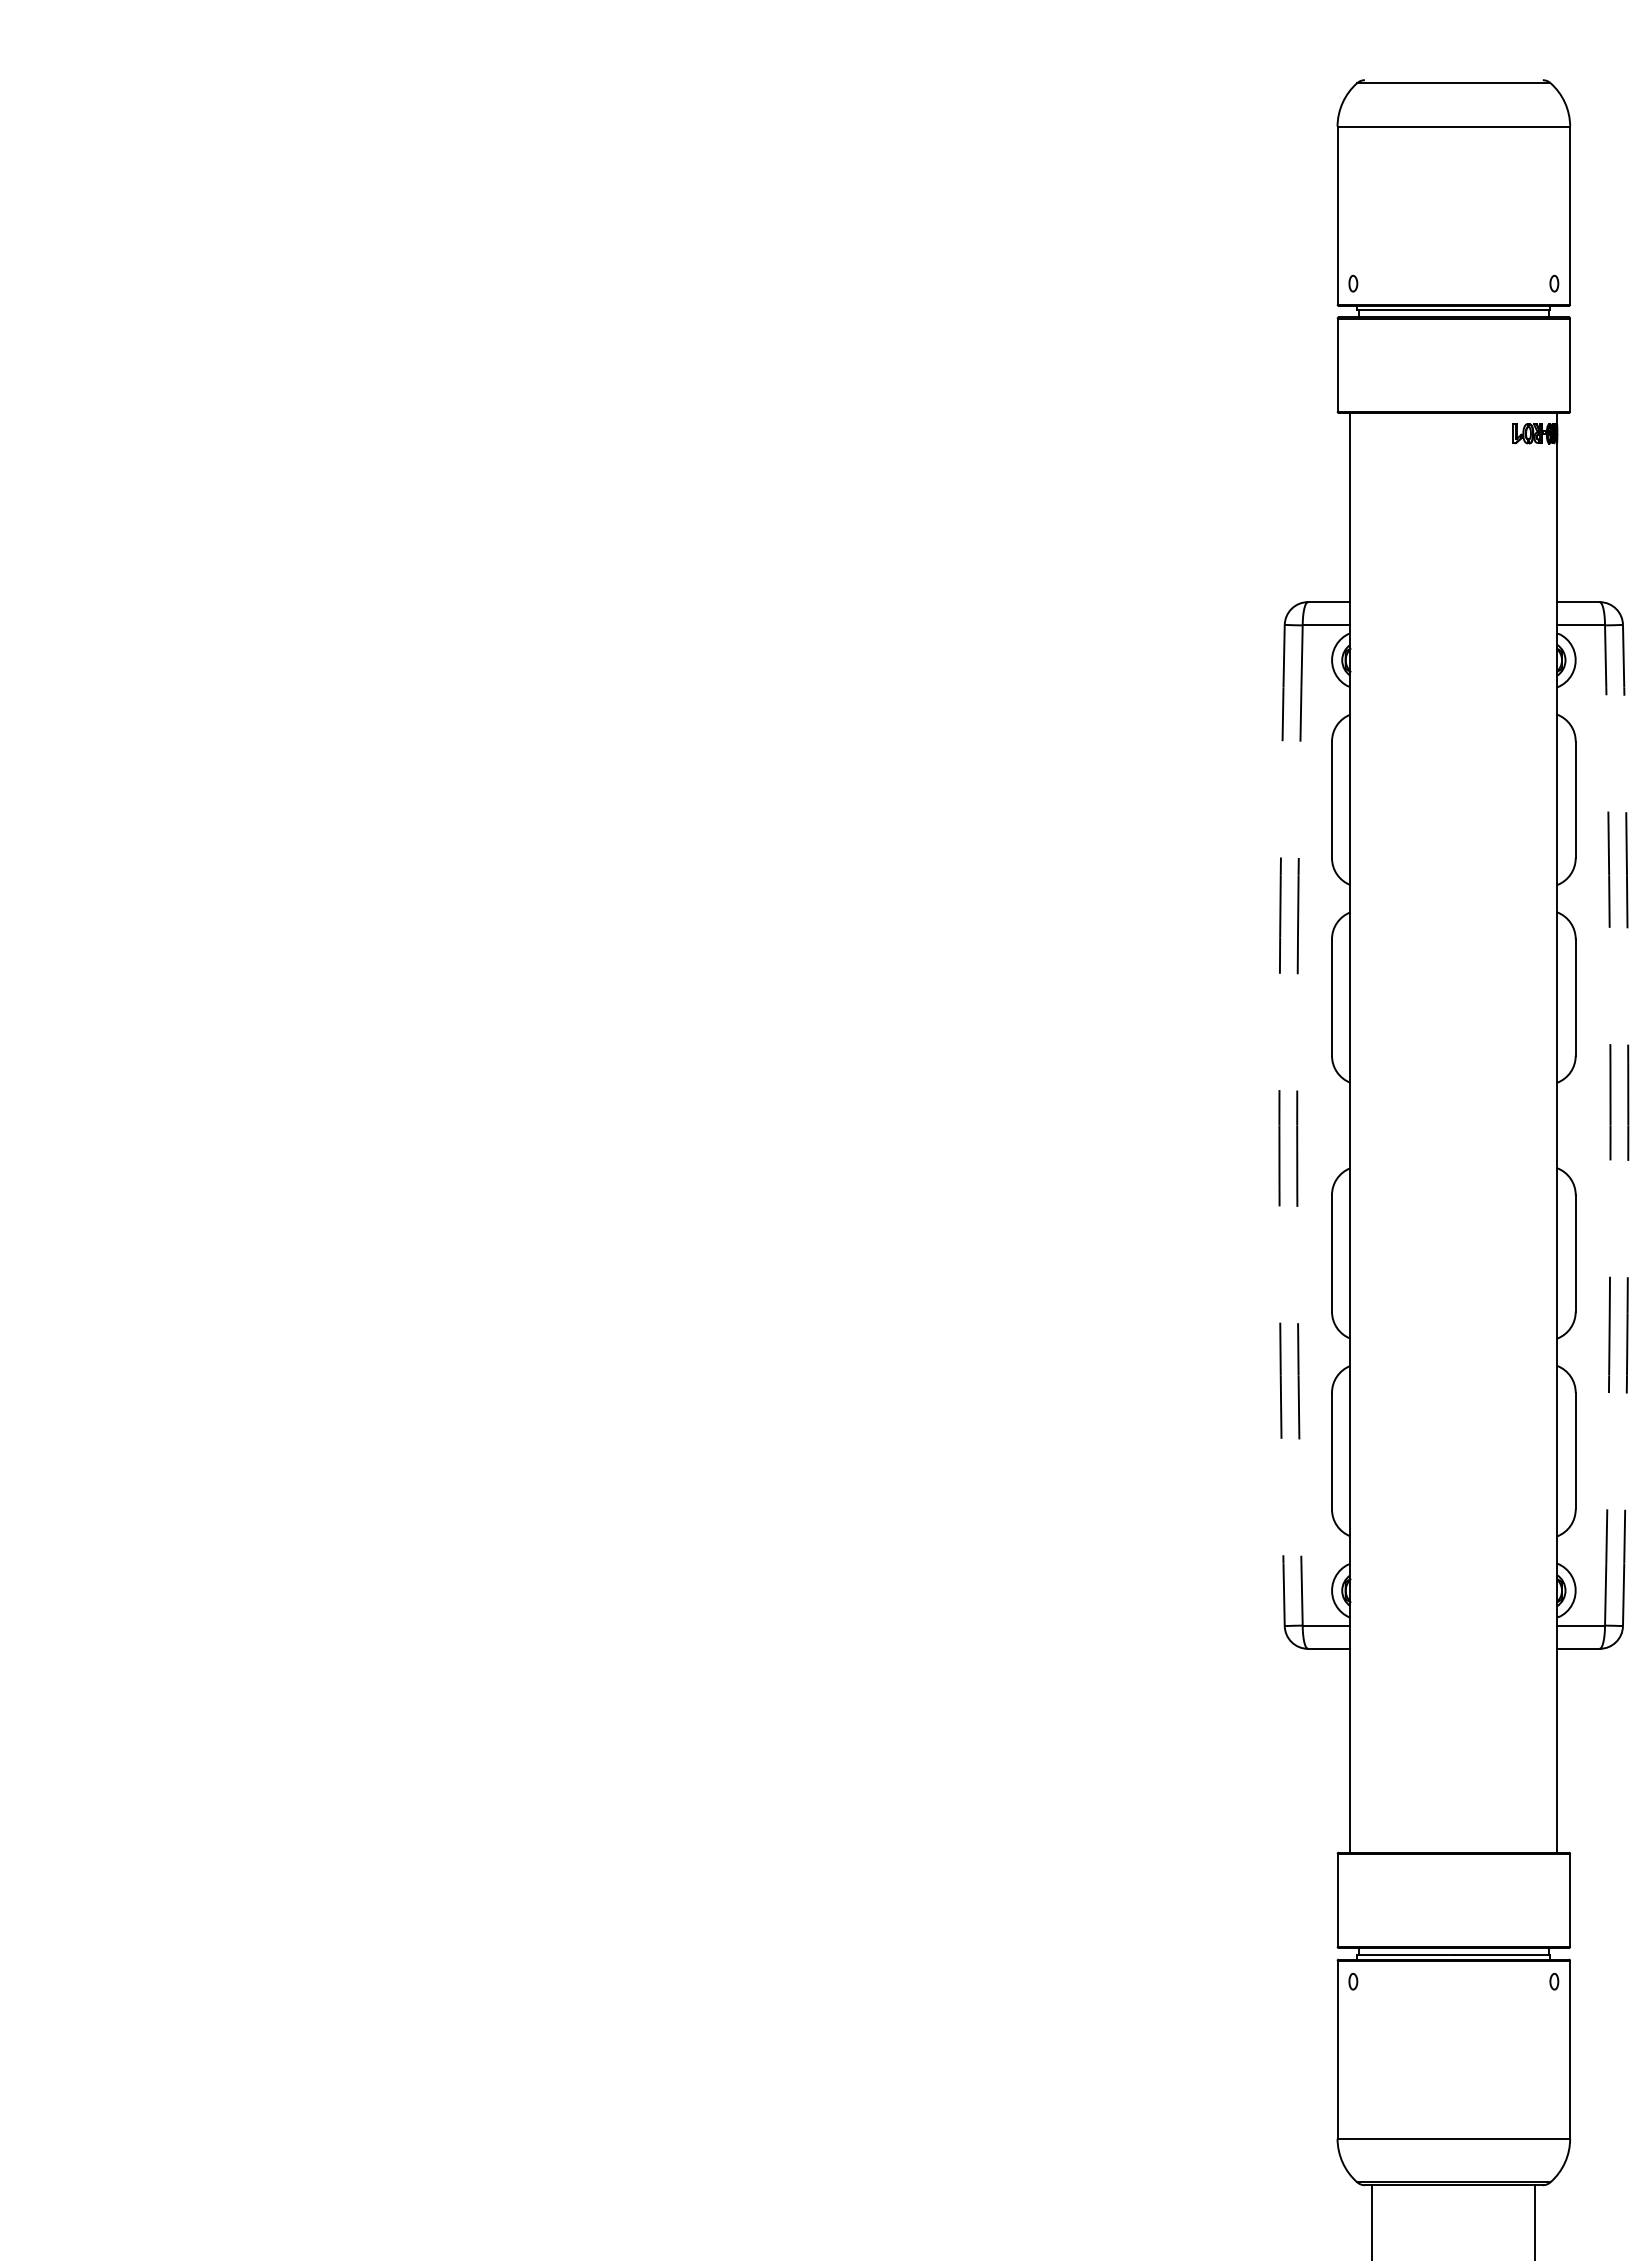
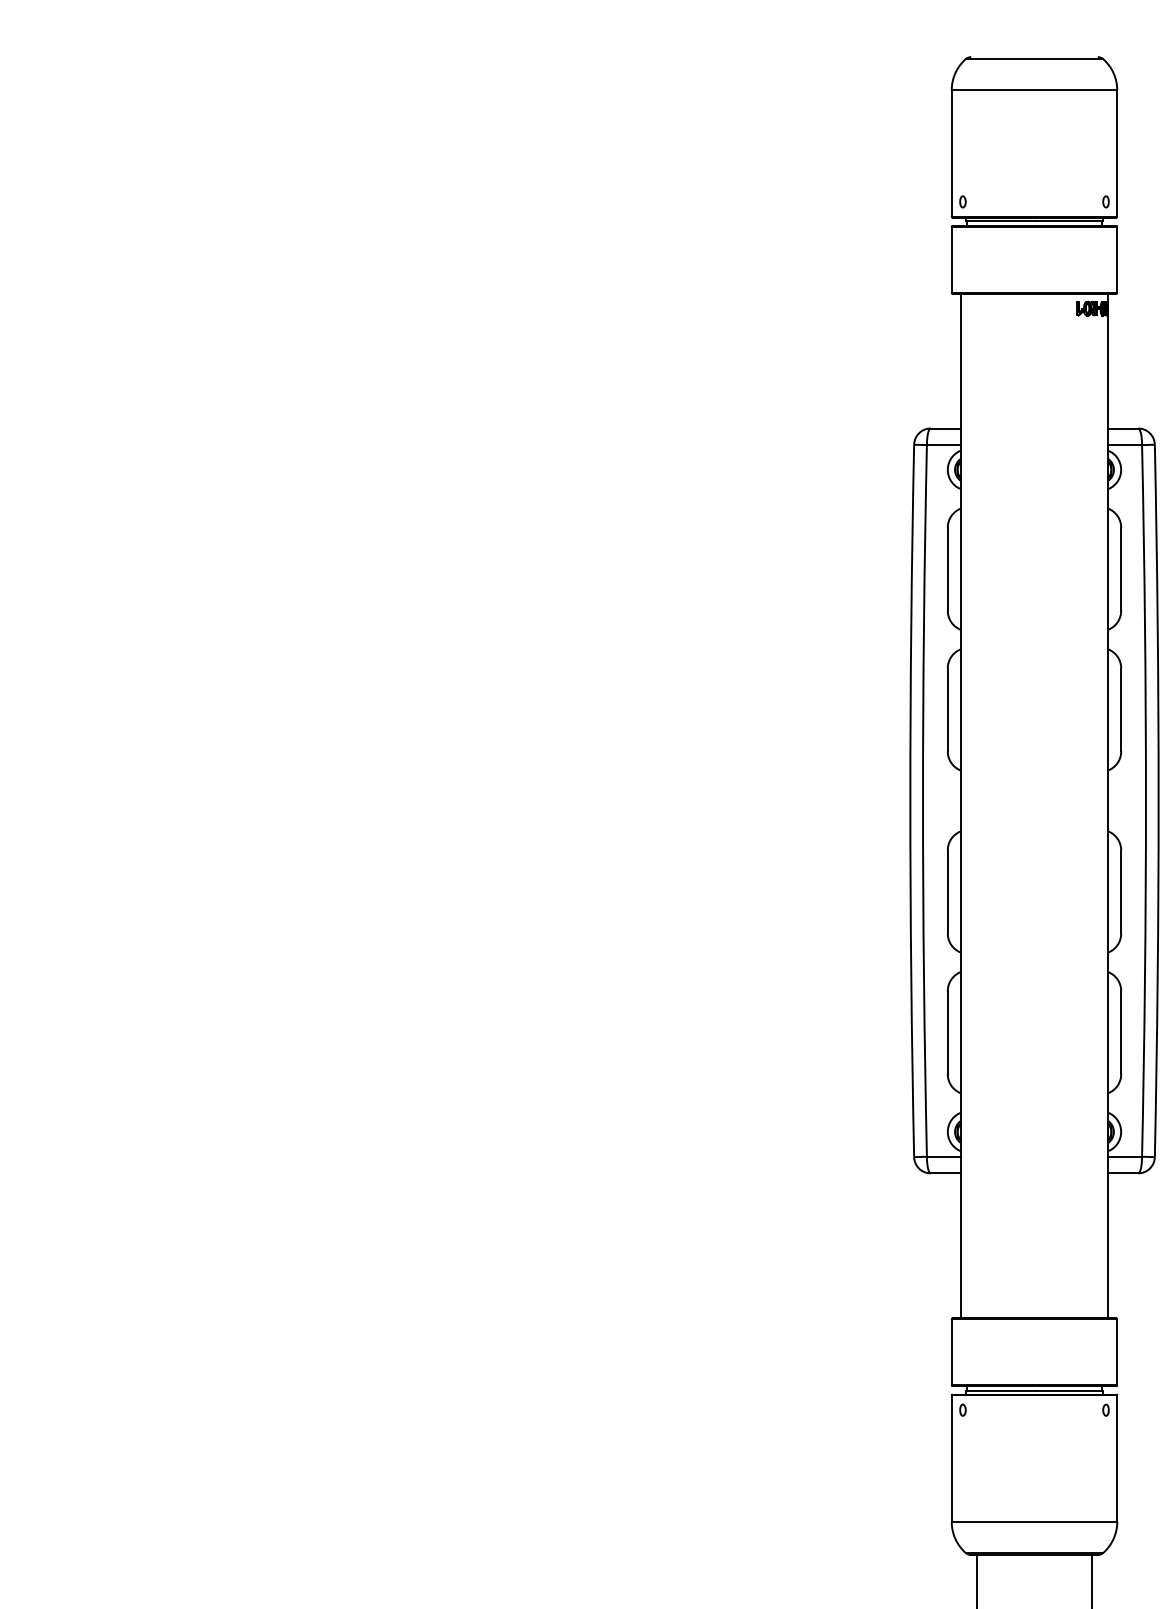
arc: (1279, 1125) -> (910, 800), dashed -> solid
arc: (1297, 1125) -> (923, 800), dashed -> solid
arc: (1610, 1125) -> (1145, 800), dashed -> solid
arc: (1628, 1125) -> (1158, 800), dashed -> solid

